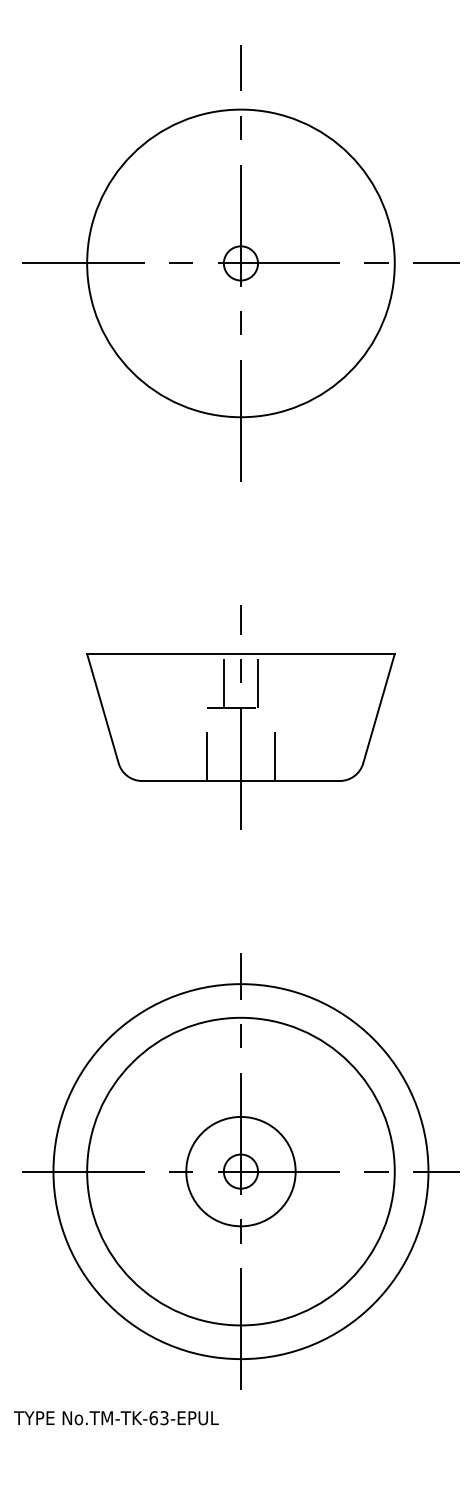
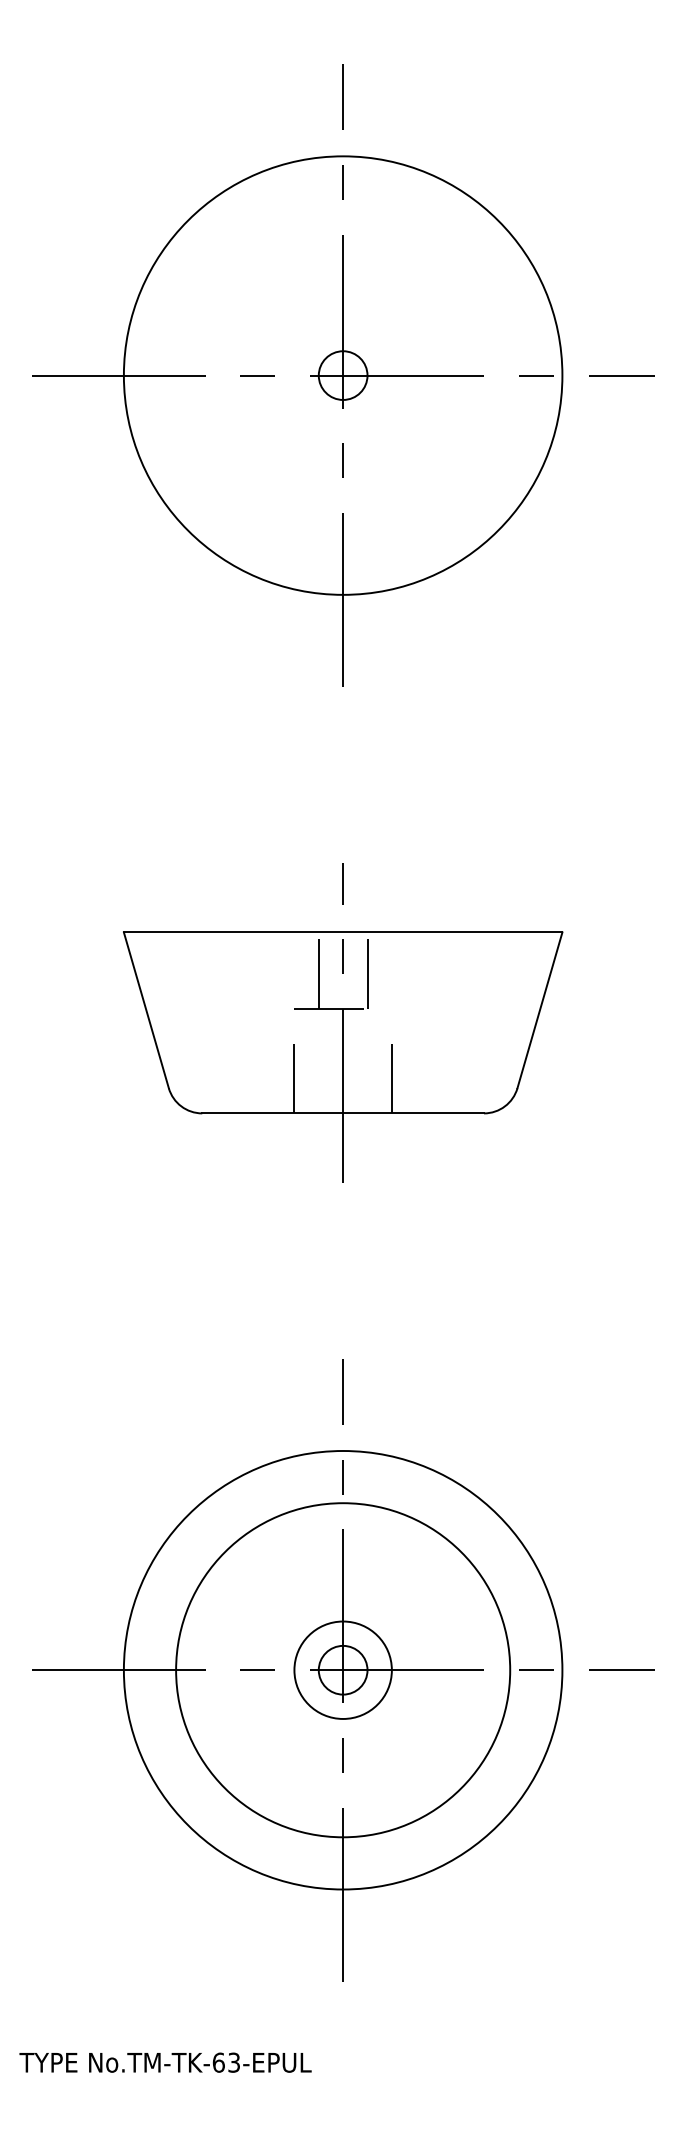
circle: (240, 1171) -> (342, 1669), size x0.62
circle: (241, 1171) -> (343, 1670), size x0.62
text: (116, 1418) -> (165, 2062), moved

